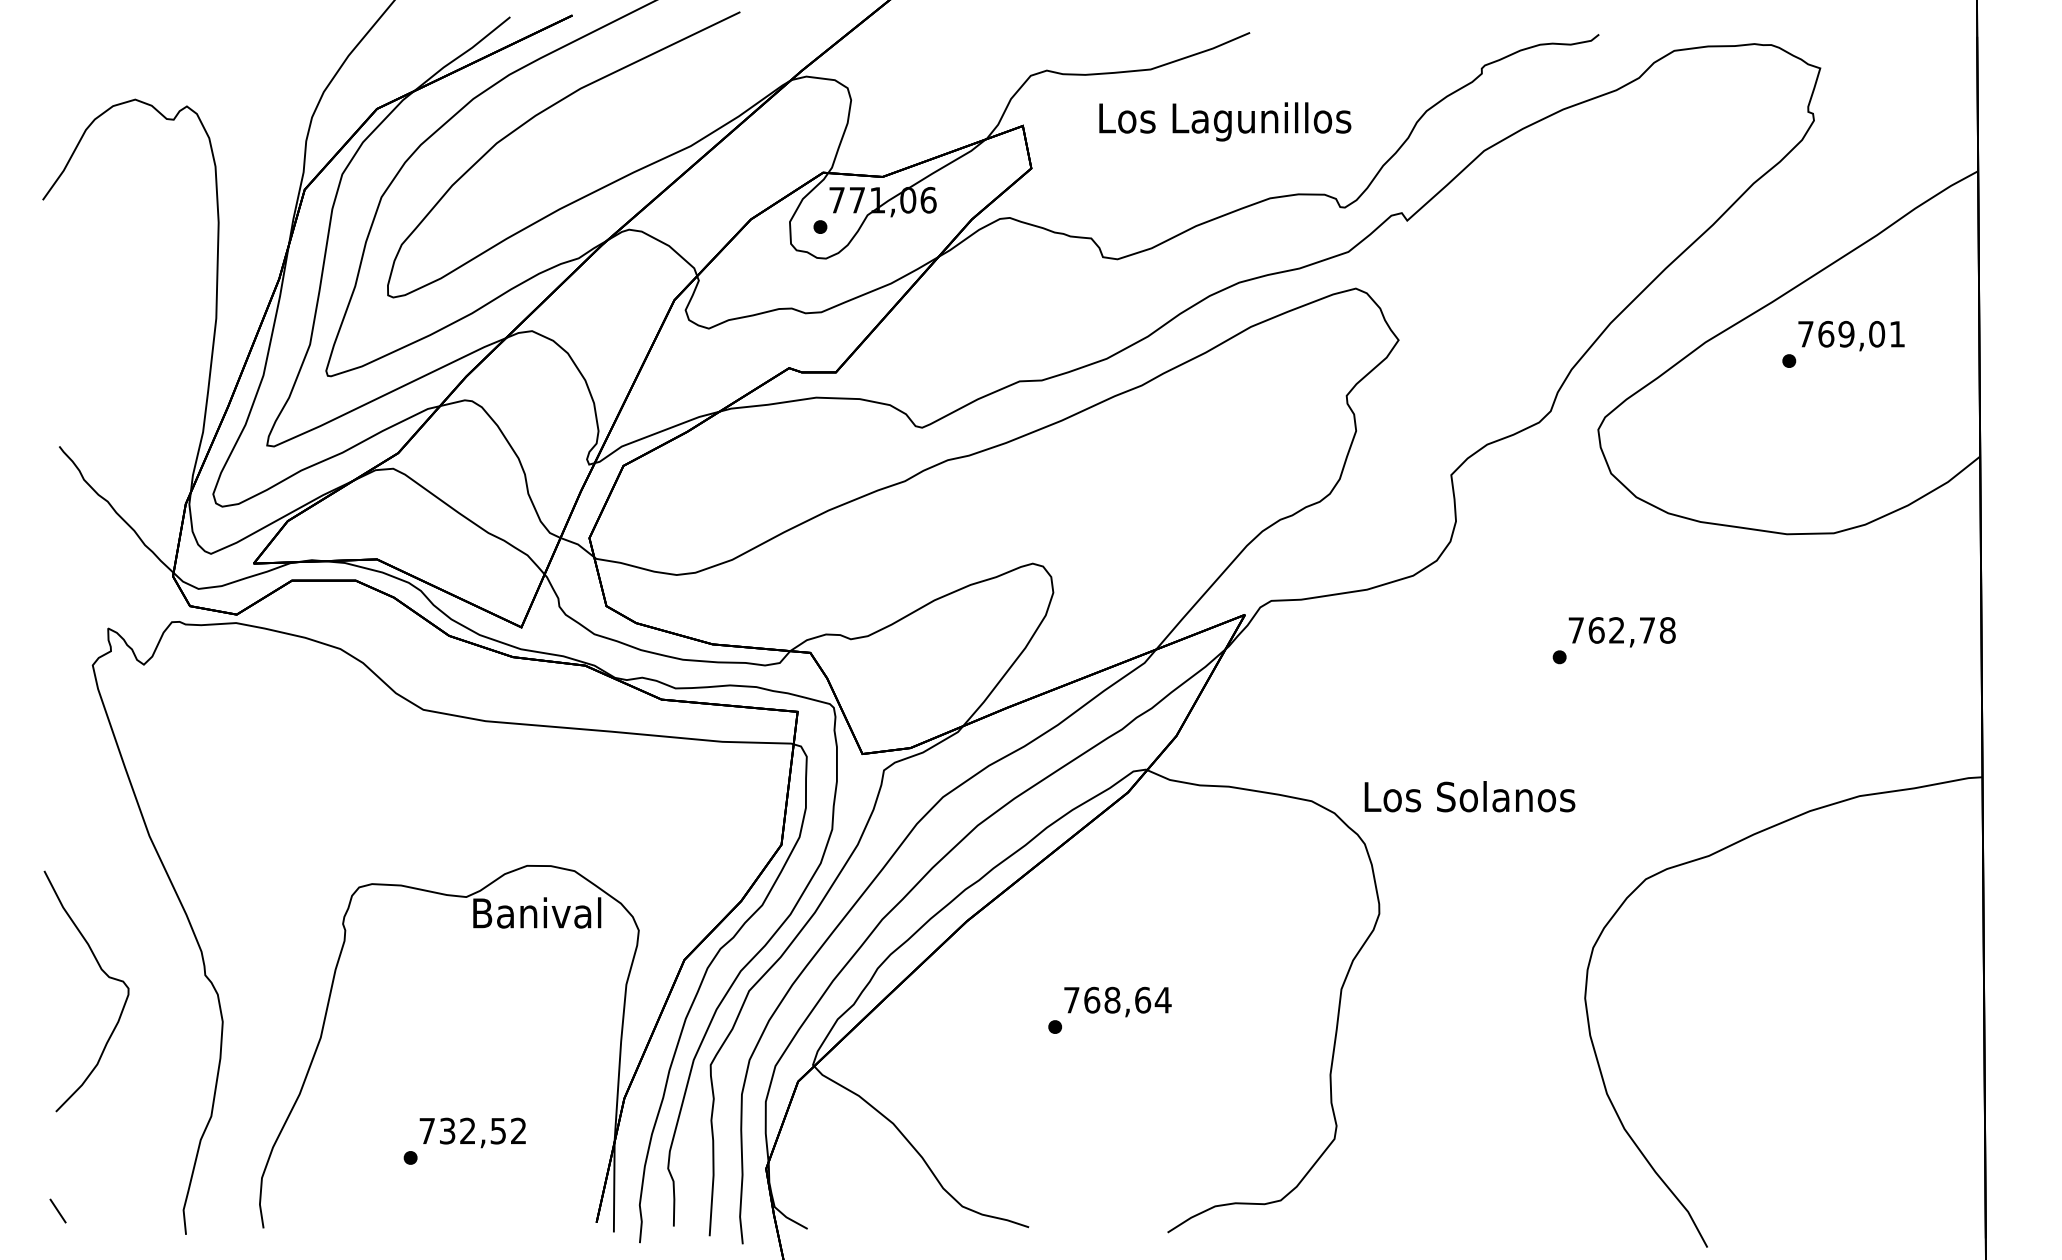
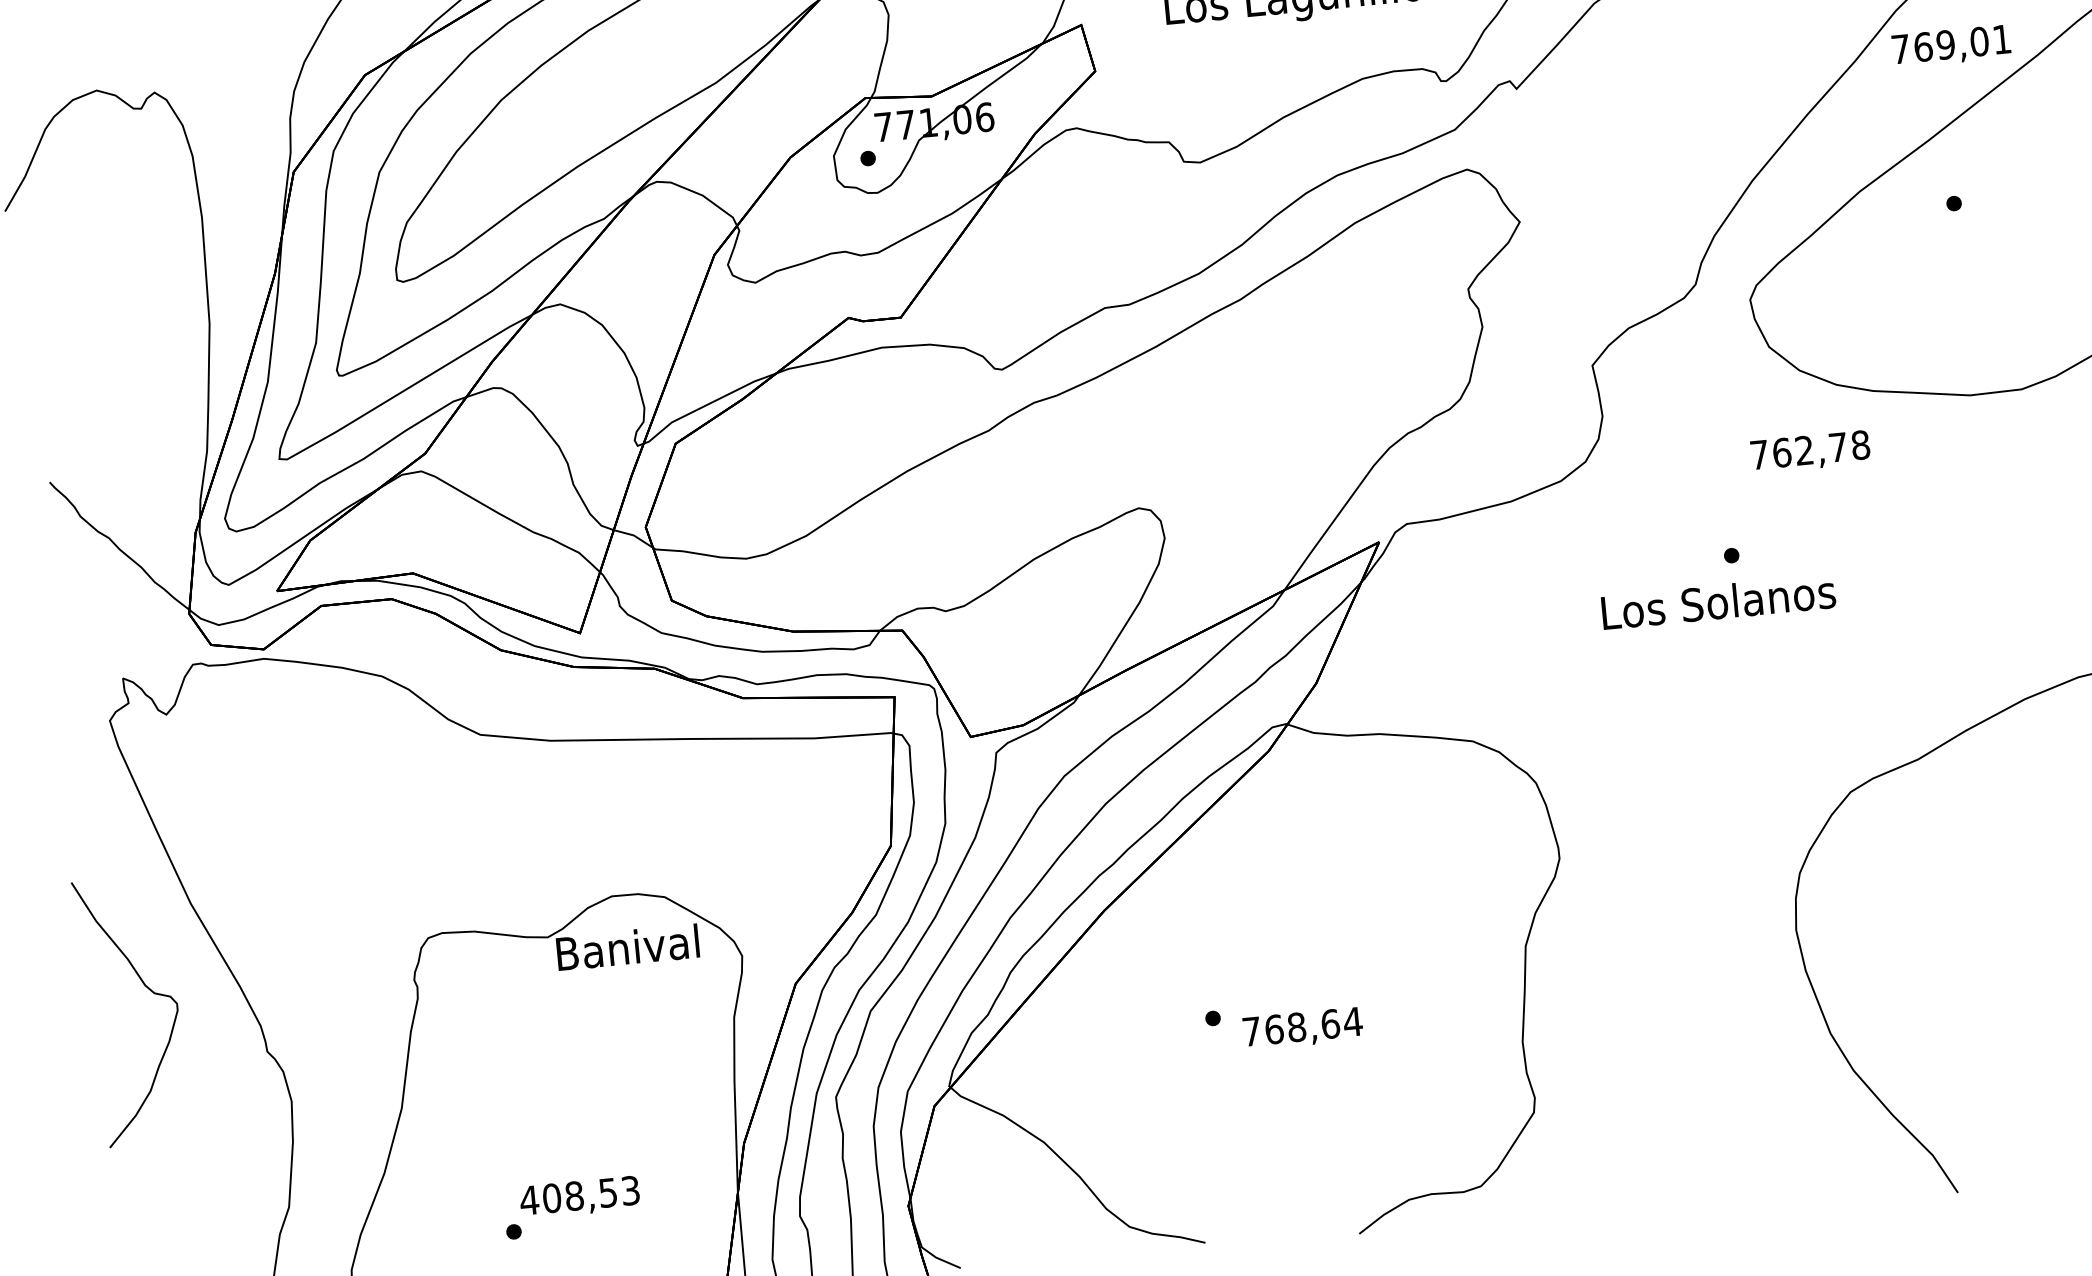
text: (1851, 336) -> (1951, 46), moved
text: (1621, 632) -> (1809, 452), moved
text: (1469, 796) -> (1718, 601), moved
curve: (104, 973) -> (148, 989), moved
text: (1117, 1001) -> (1302, 1028), moved
text: (472, 1130) -> (579, 1194), 732,52 -> 408,53

